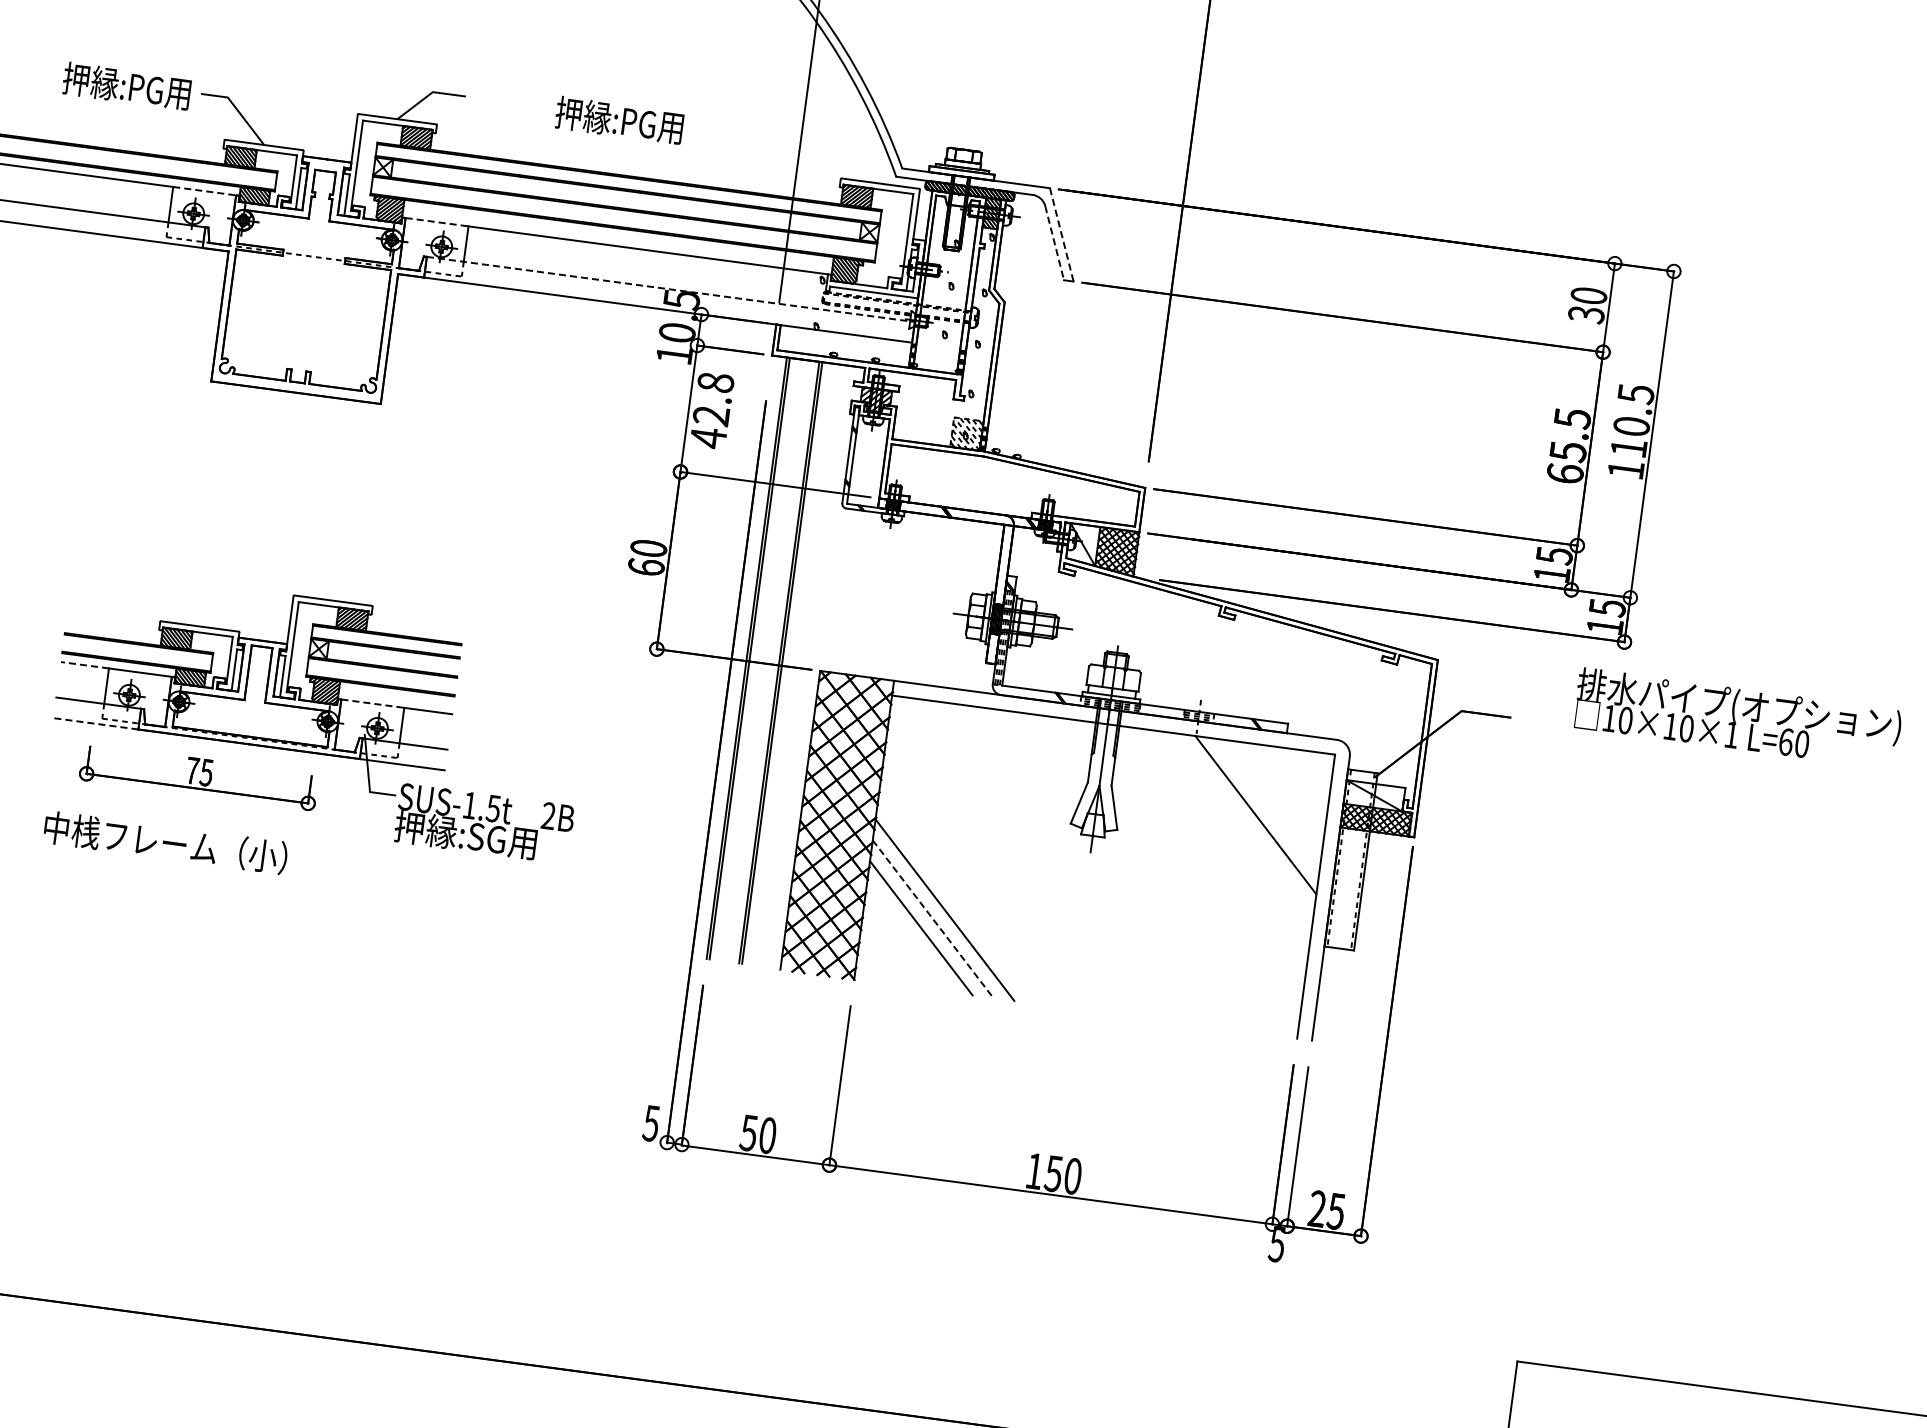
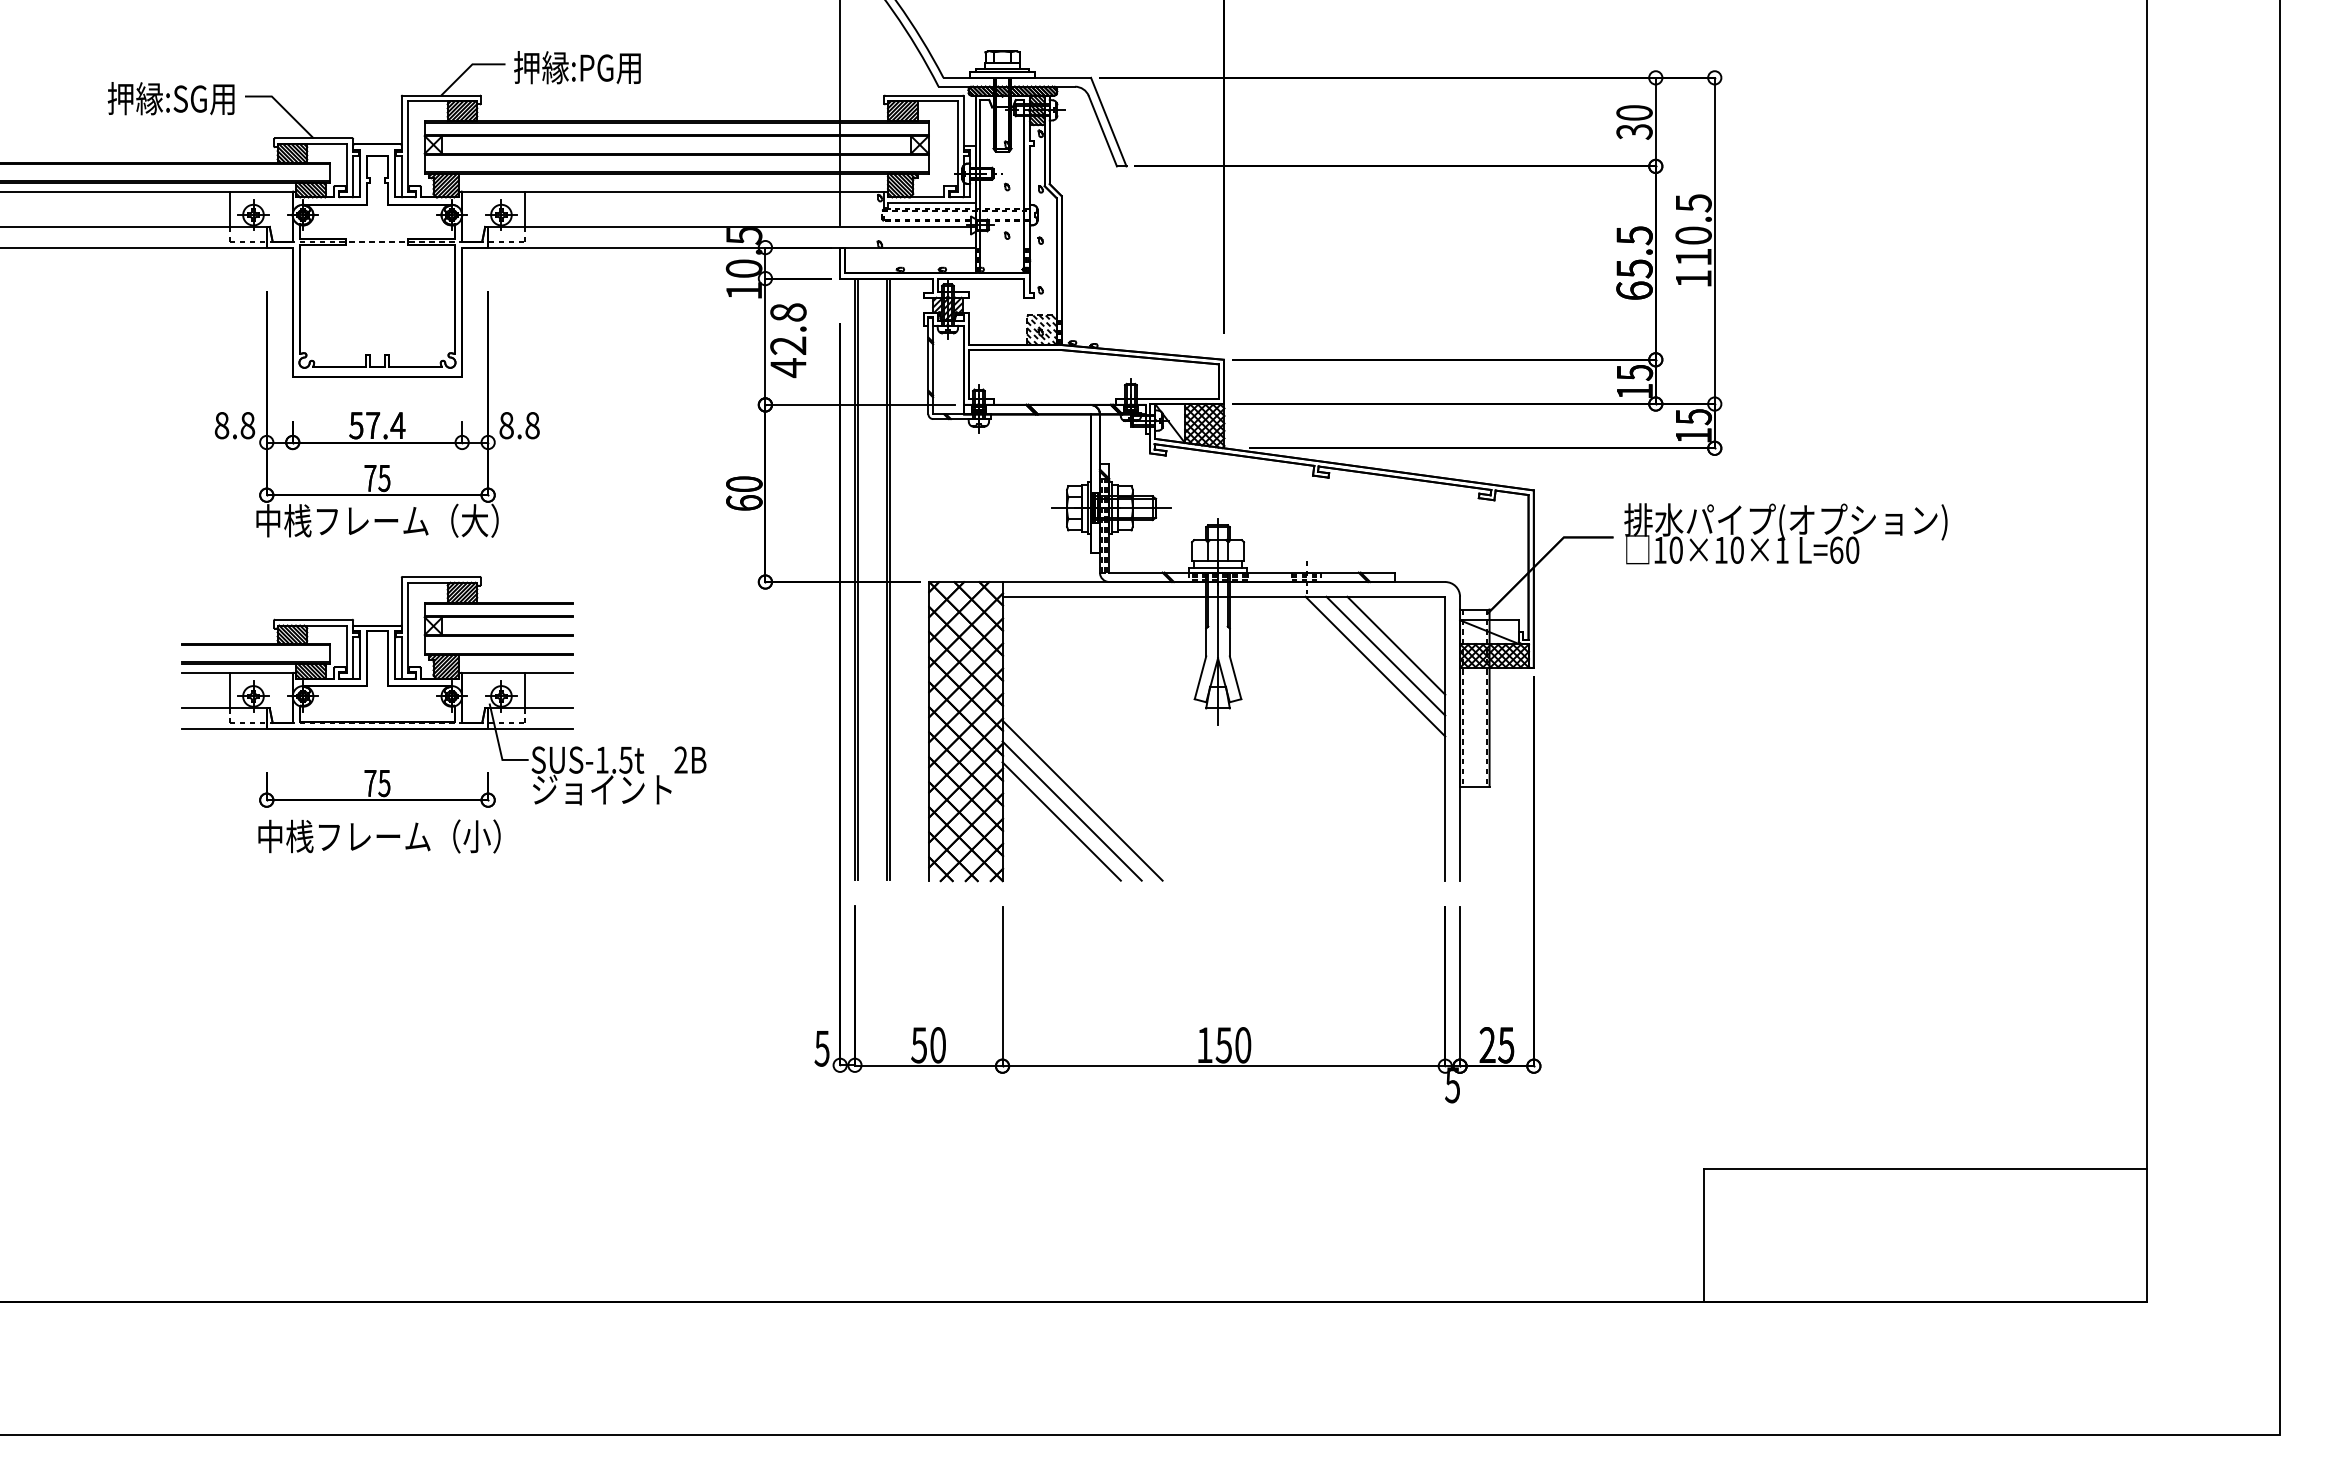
text: (128, 86) -> (172, 98), 押縁:PG用 -> 押縁:SG用
text: (619, 120) -> (577, 67), moved
line: (204, 191) -> (261, 191), dashed -> solid
line: (437, 222) -> (494, 191), dashed -> solid
line: (1061, 235) -> (1108, 122), dashed -> solid
line: (1054, 243) -> (1102, 131), dashed -> solid
line: (671, 289) -> (732, 226), dashed -> solid
part: (290, 429) -> (376, 414), added
line: (84, 664) -> (205, 672), dashed -> solid
line: (373, 703) -> (494, 672), dashed -> solid
text: (1737, 718) -> (1785, 533), moved
line: (95, 723) -> (223, 728), dashed -> solid
part: (198, 776) -> (377, 788), moved
line: (1279, 796) -> (1396, 645), added
line: (1267, 805) -> (1385, 655), added
text: (465, 834) -> (601, 789), 押縁:SG用 -> ジョイント
text: (165, 842) -> (379, 836), moved
line: (933, 919) -> (1072, 811), dashed -> solid

